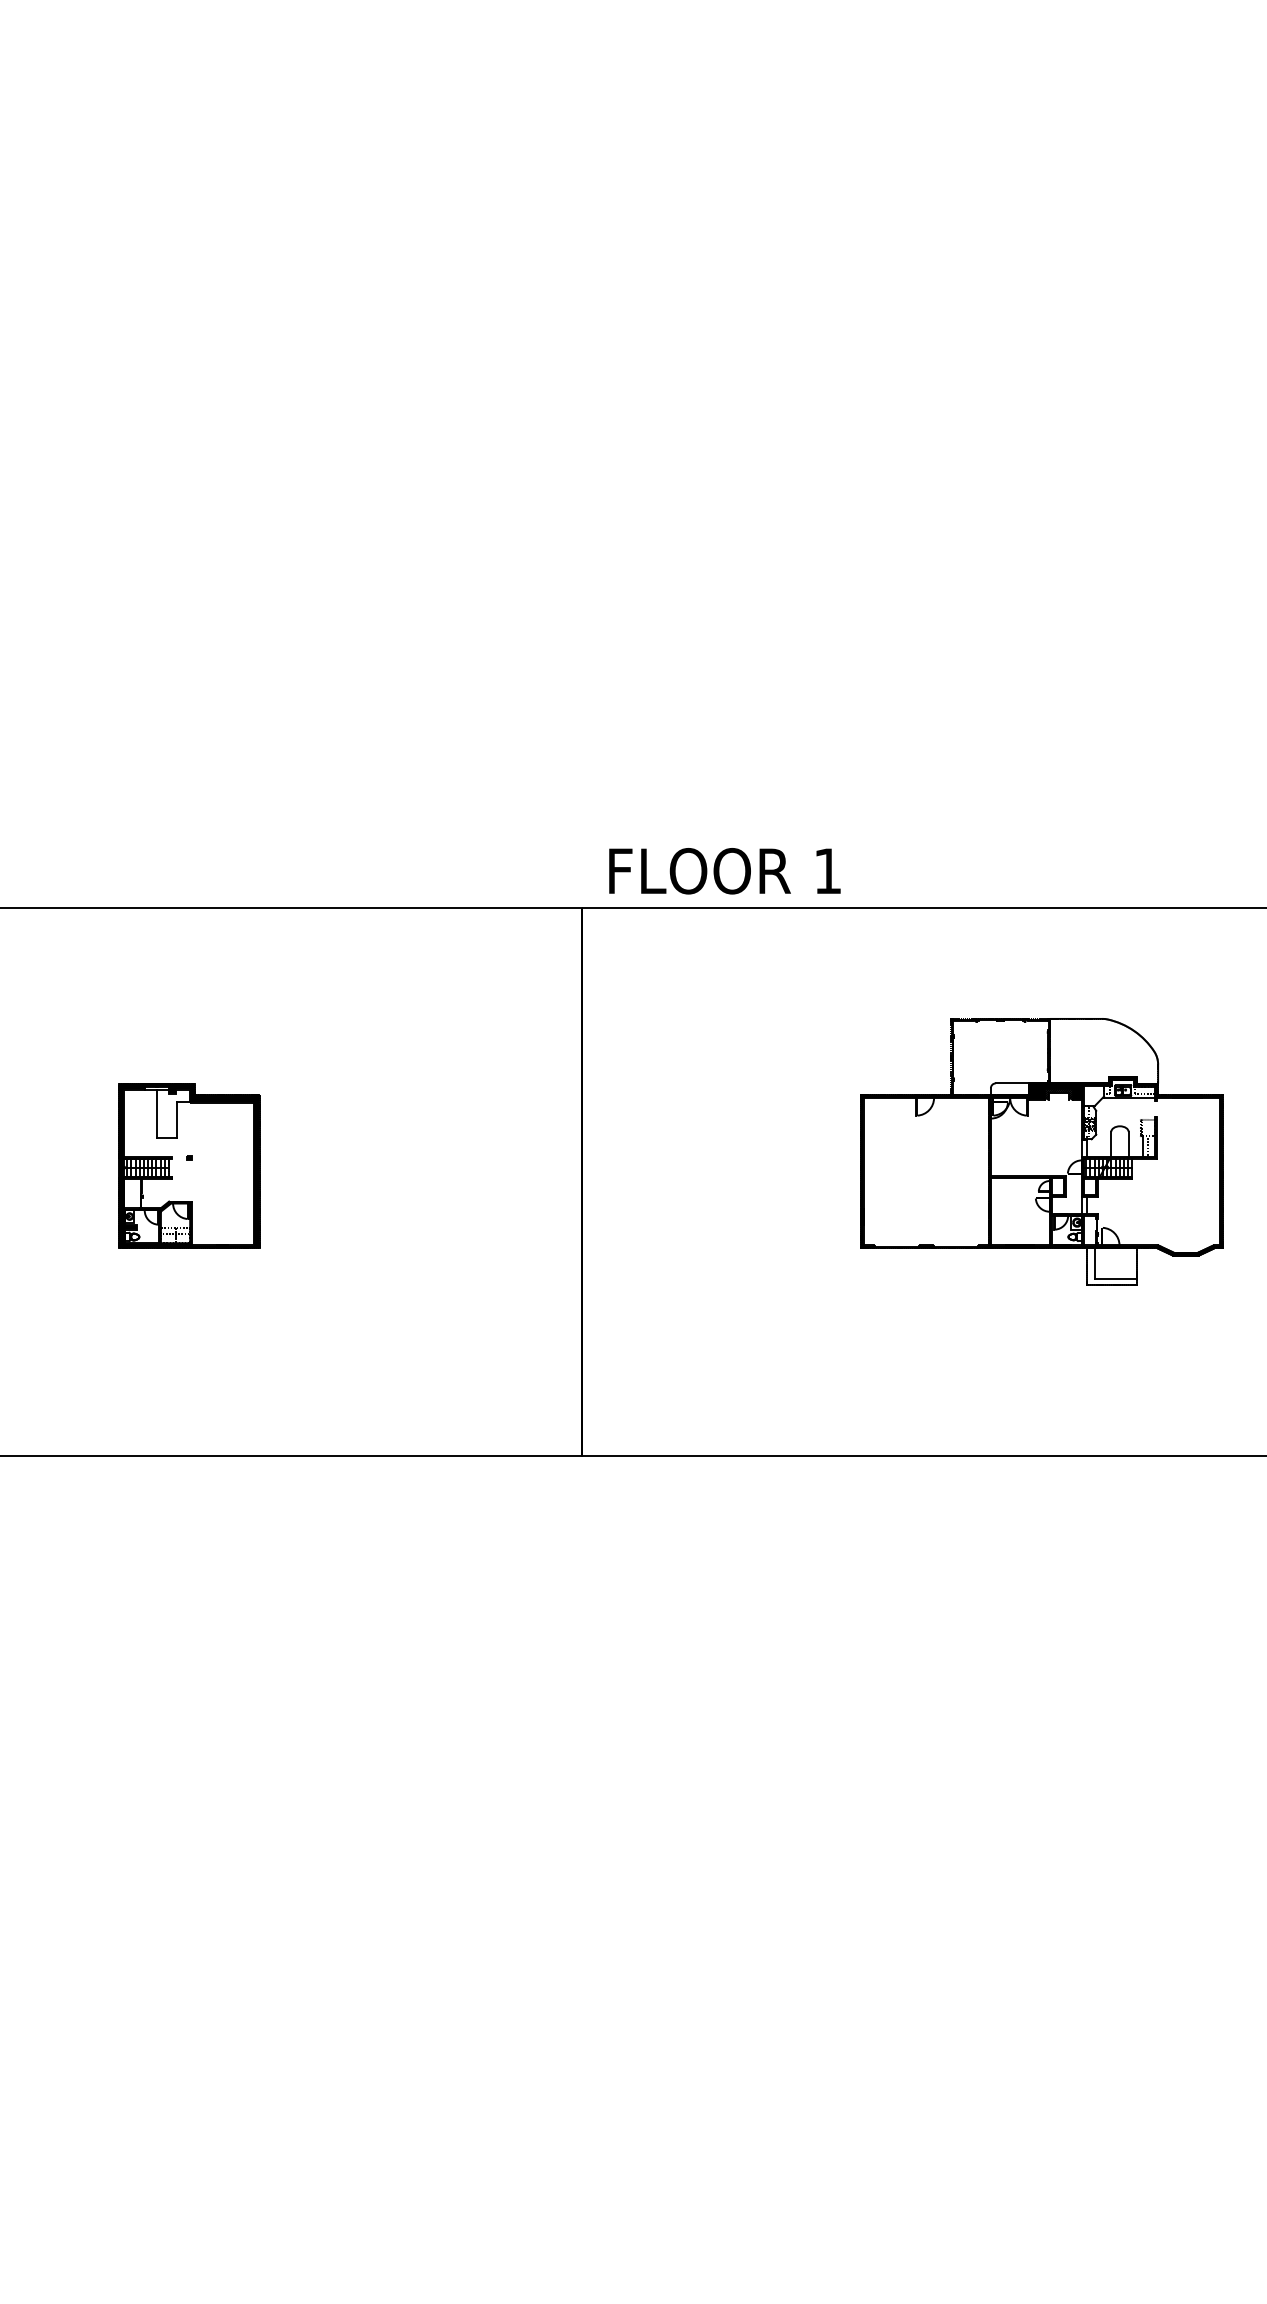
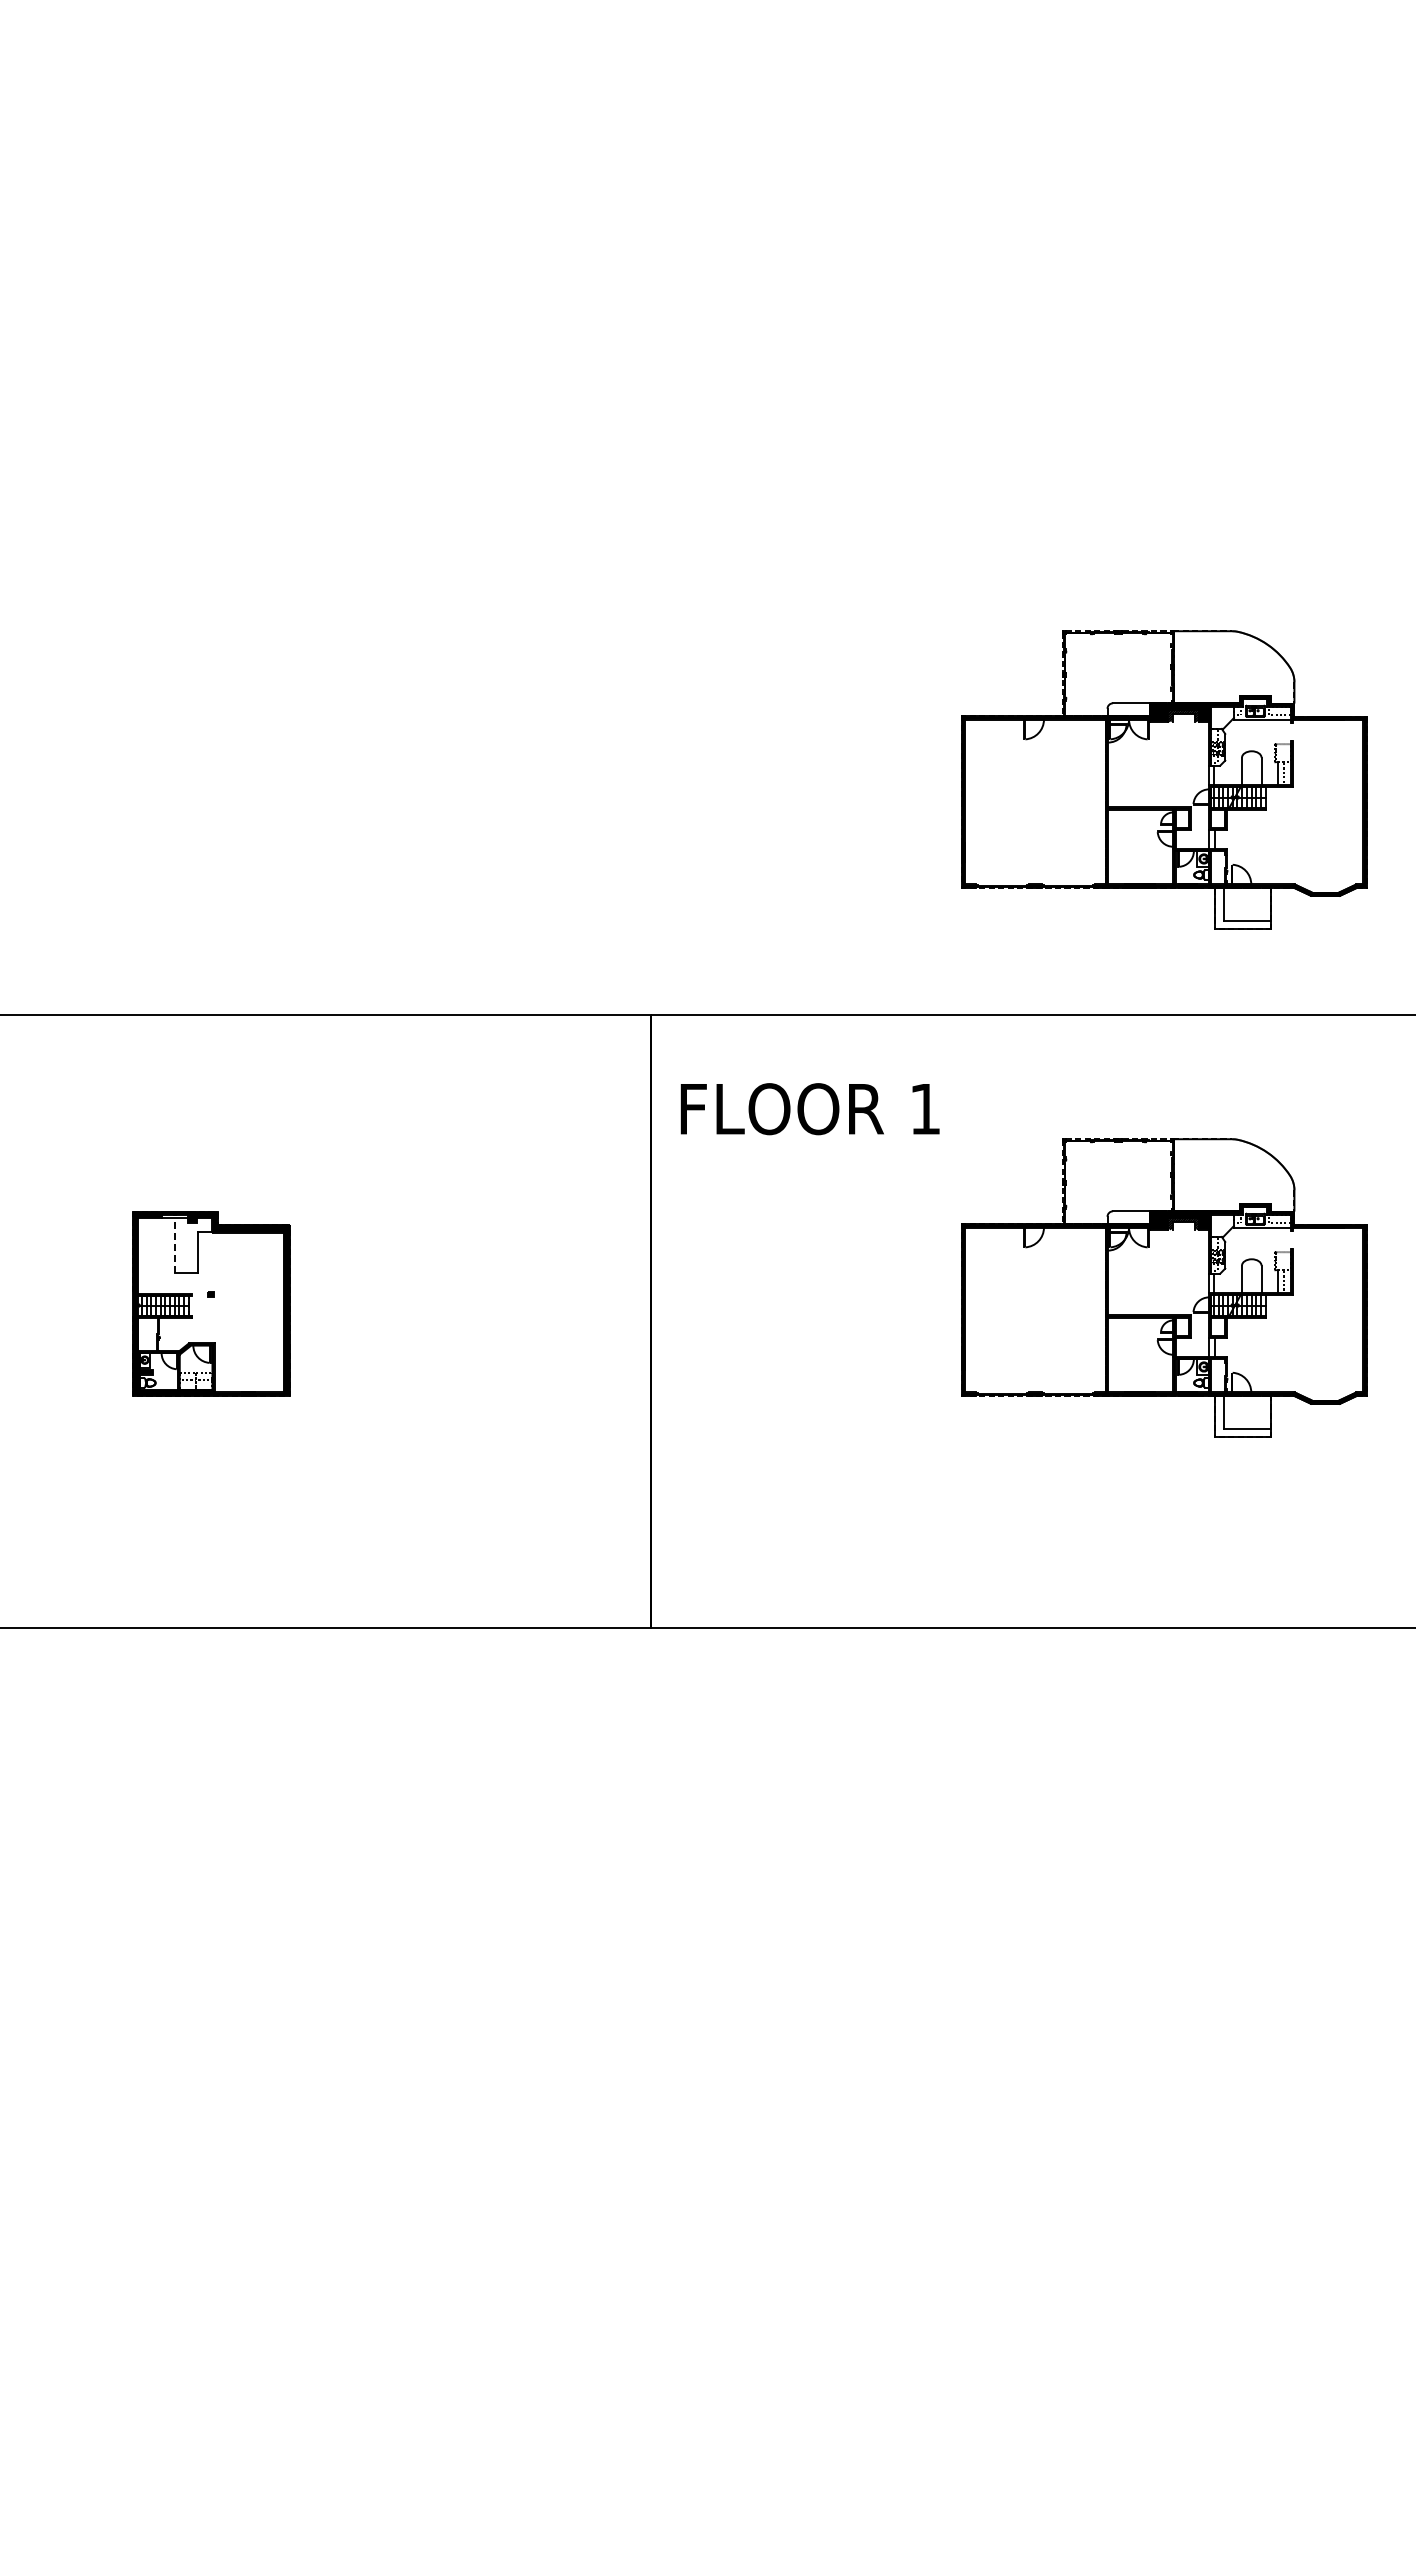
part: (1041, 697) -> (1164, 779), added
text: (724, 871) -> (809, 1109), moved
line: (156, 1113) -> (174, 1244), solid -> dashed

